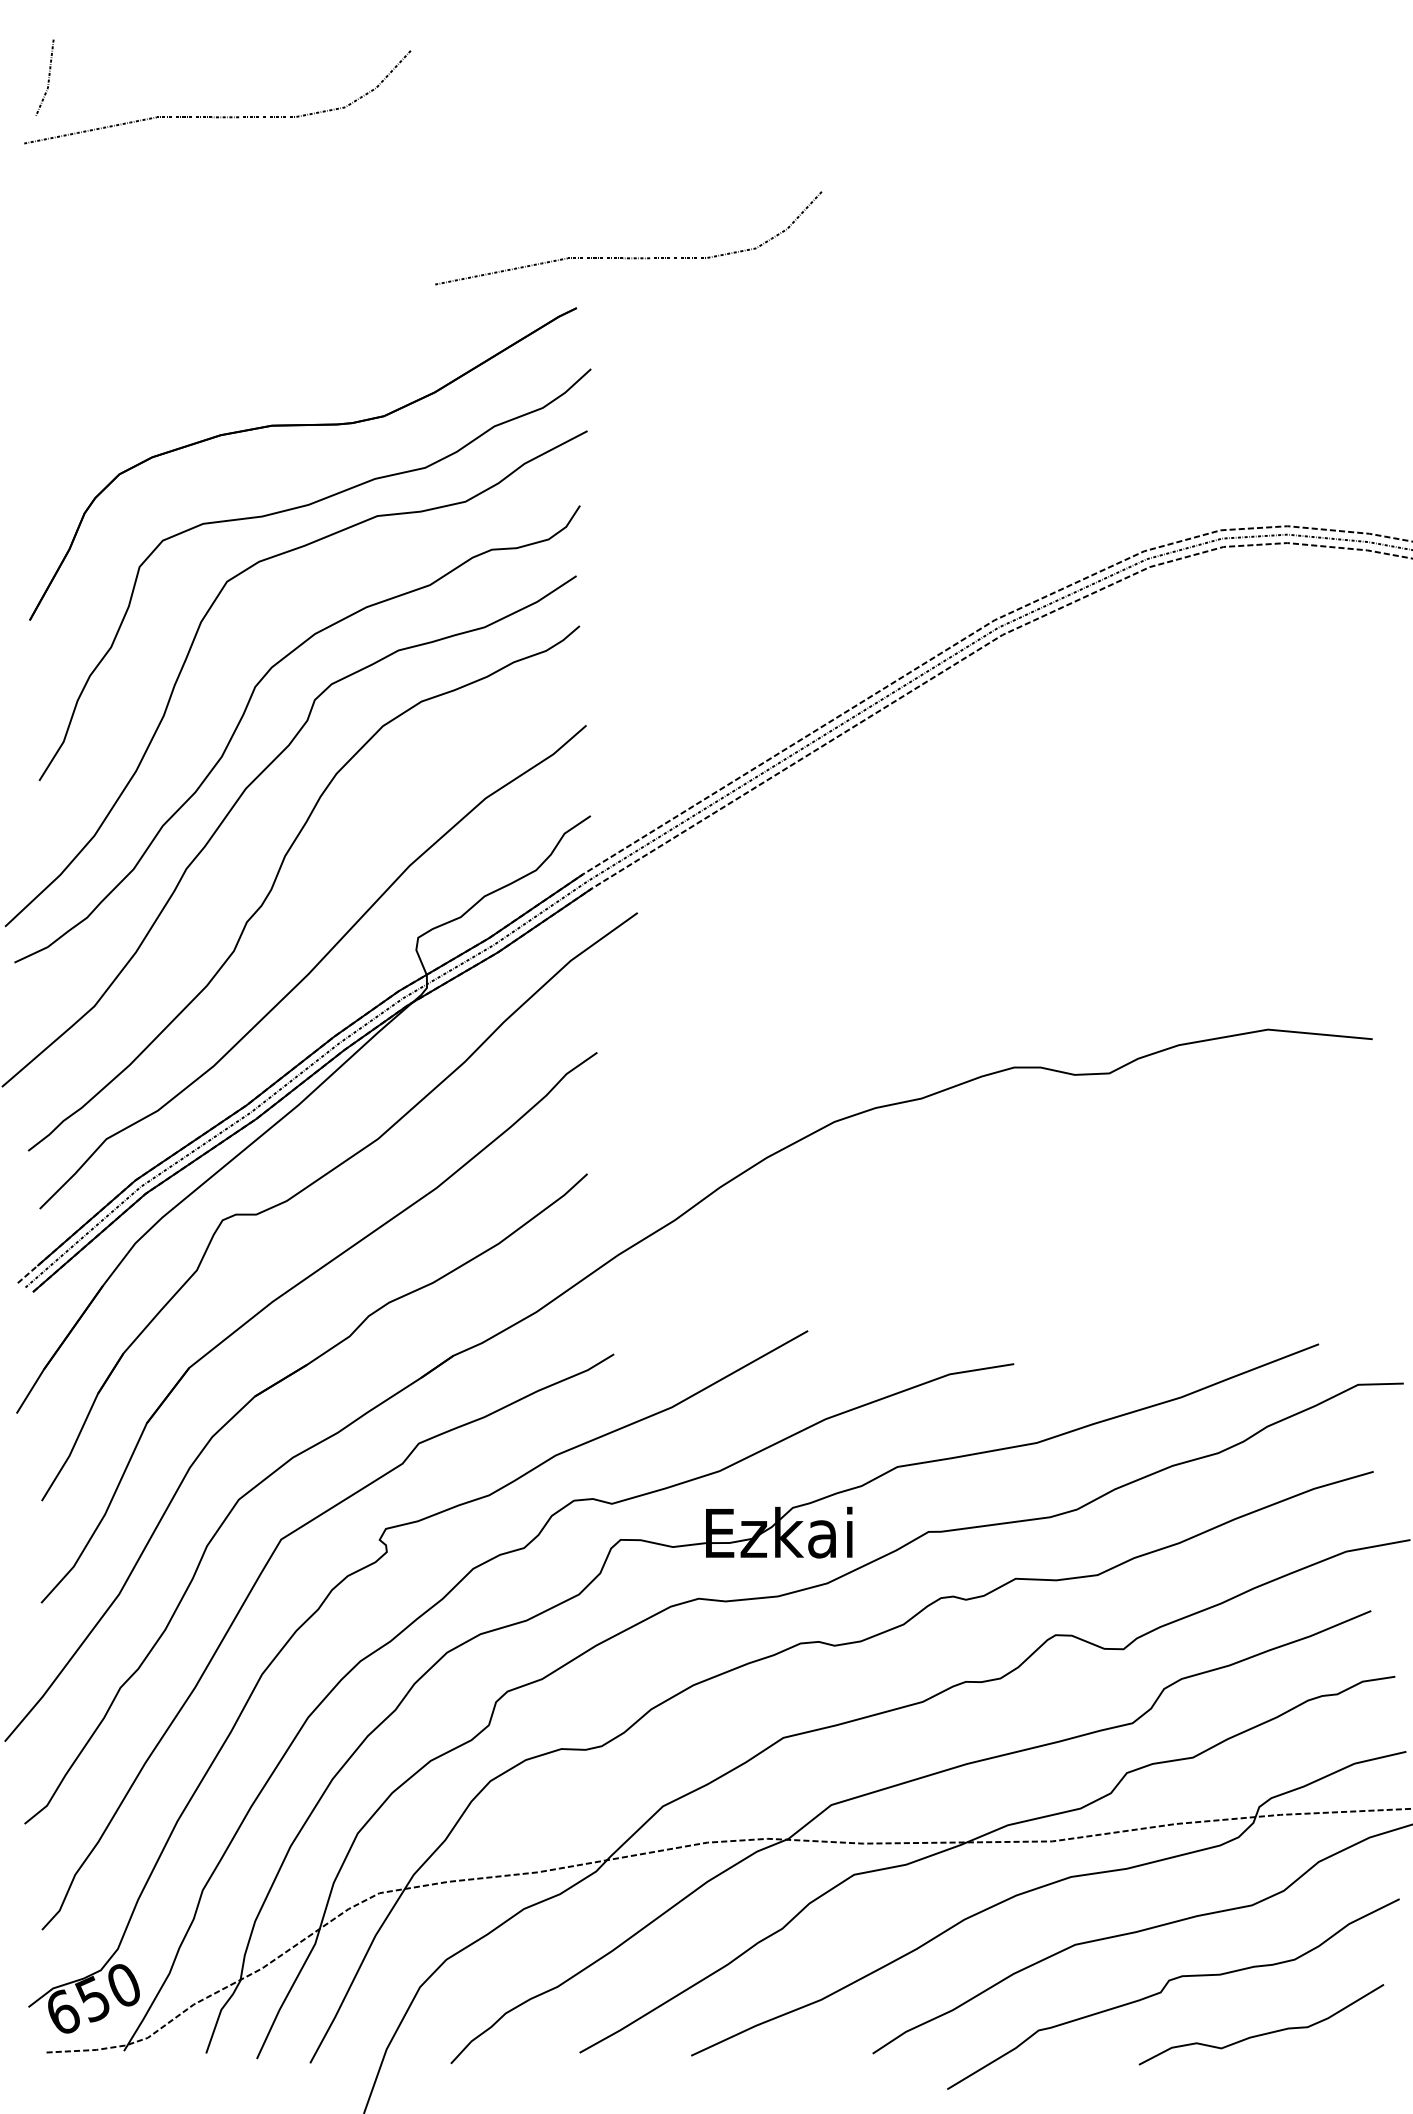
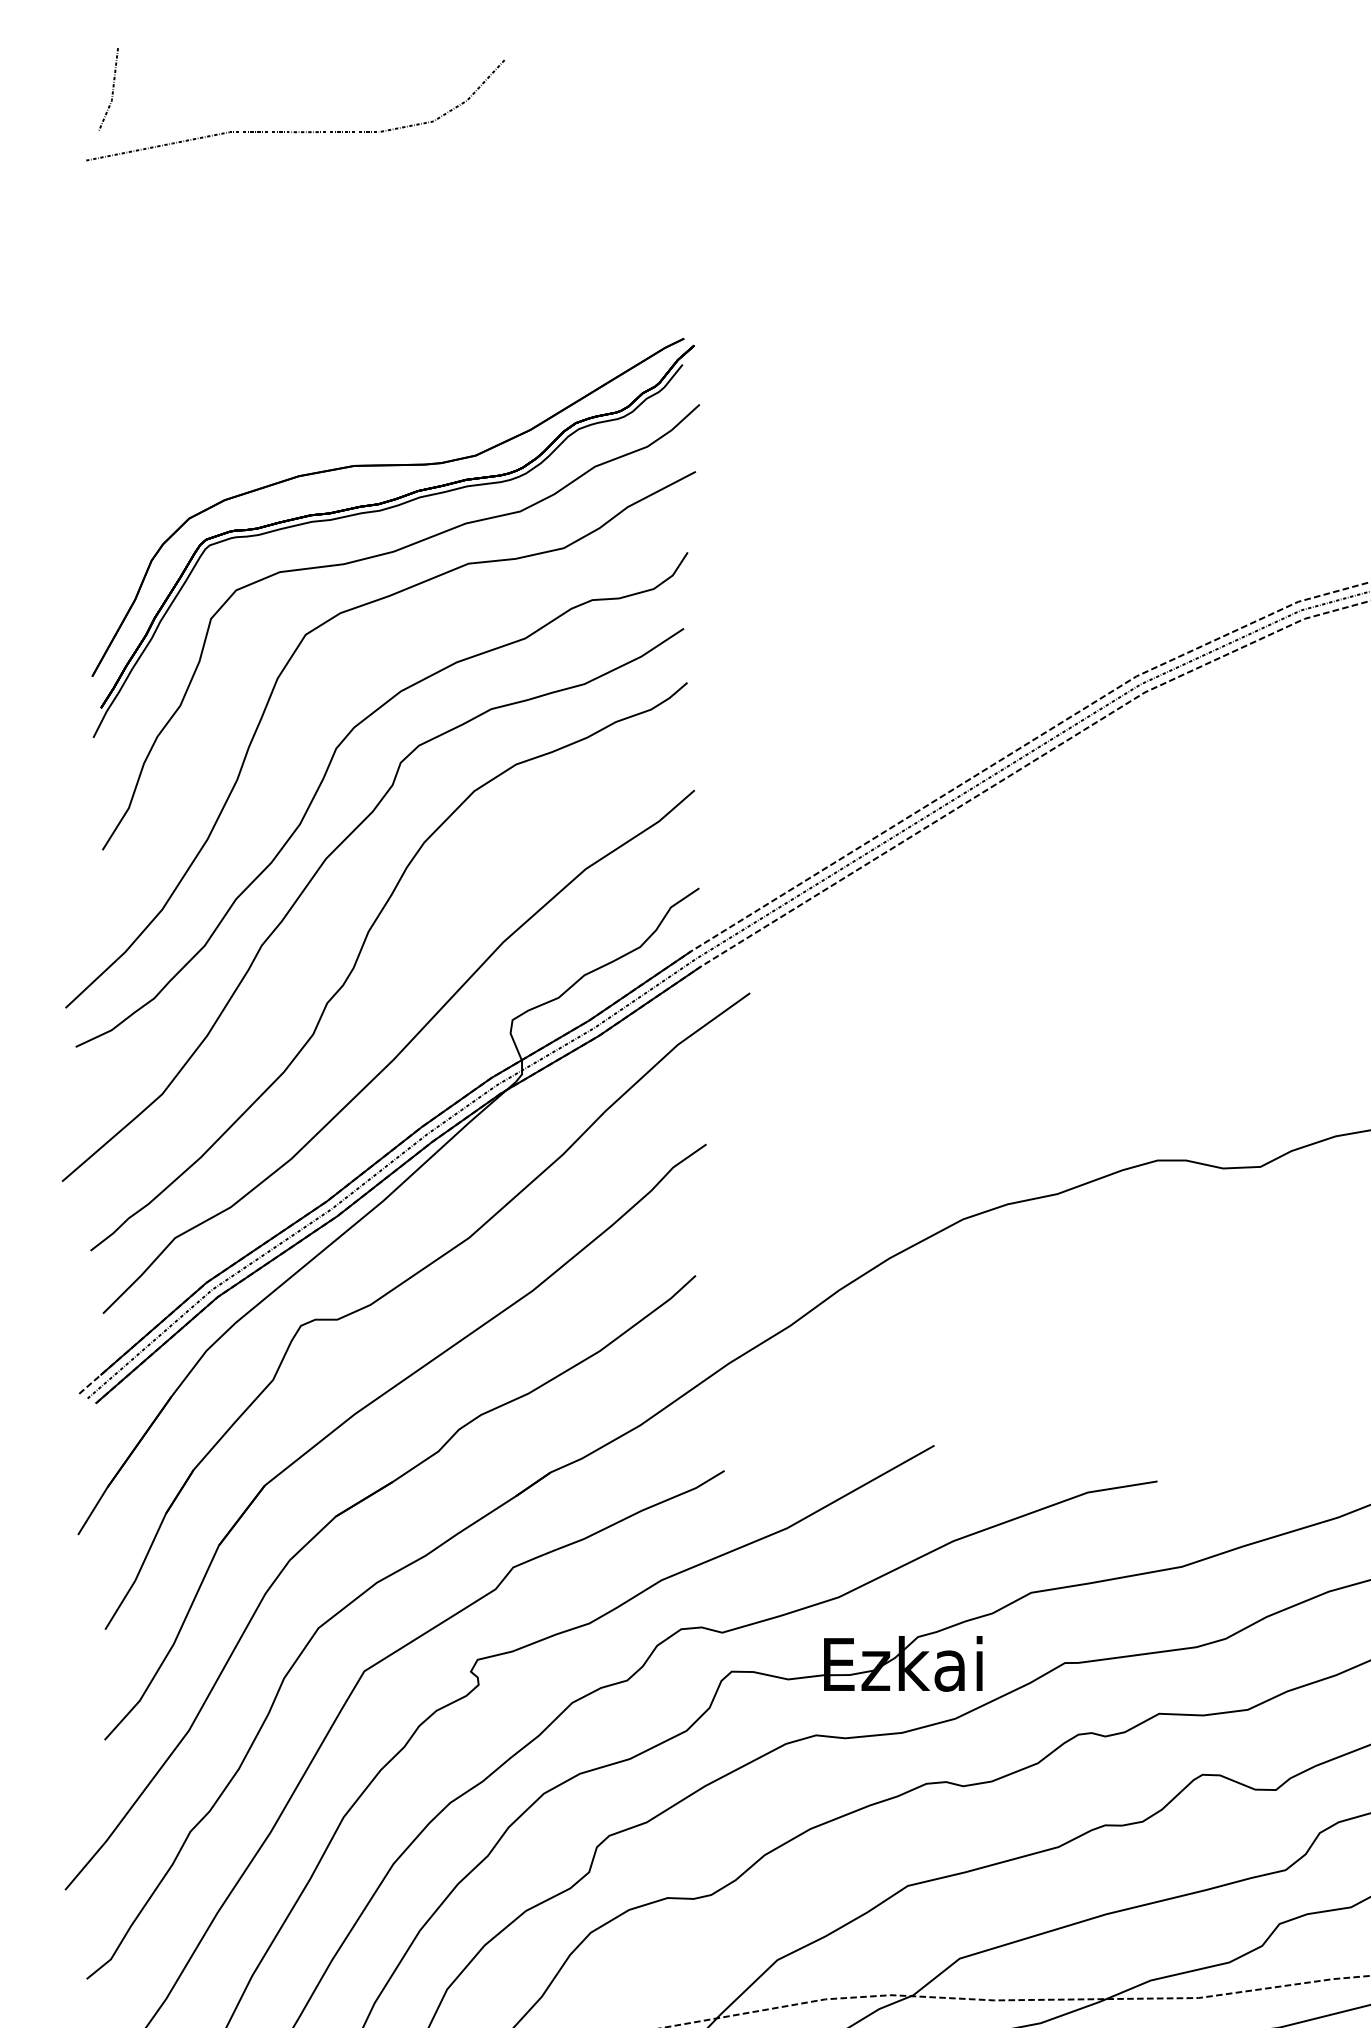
curve: (628, 257) -> (740, 283), removed
part: (298, 467) -> (383, 511), added

